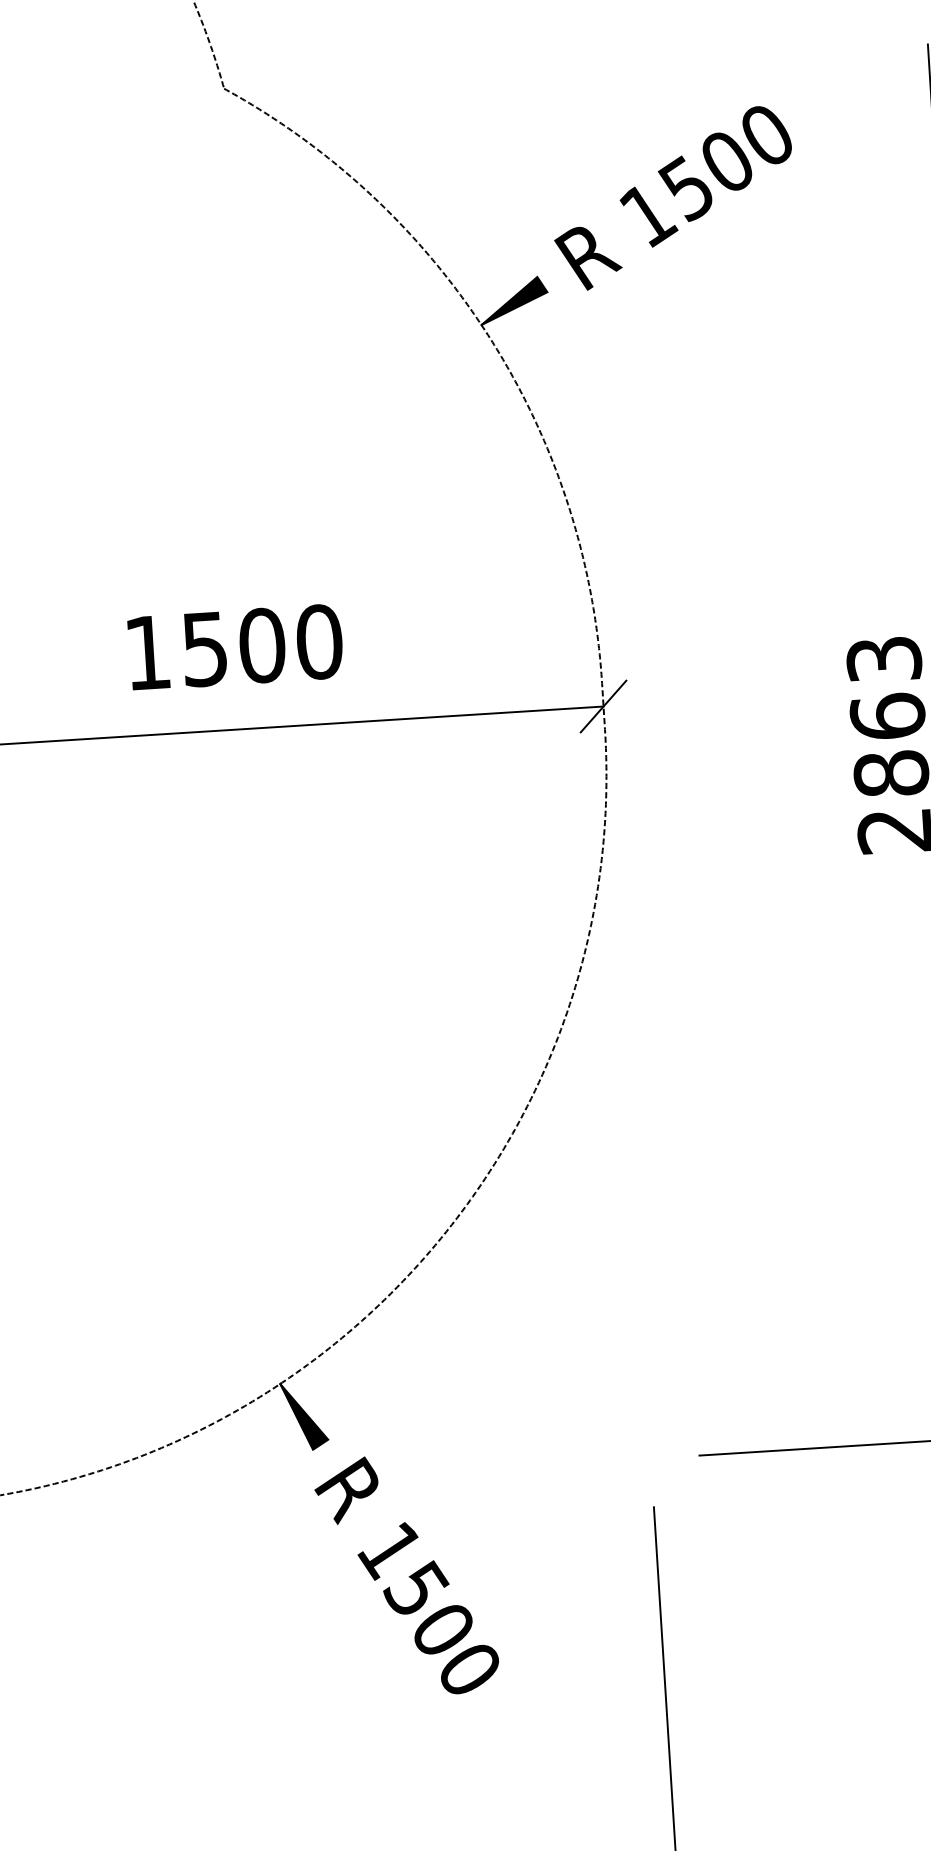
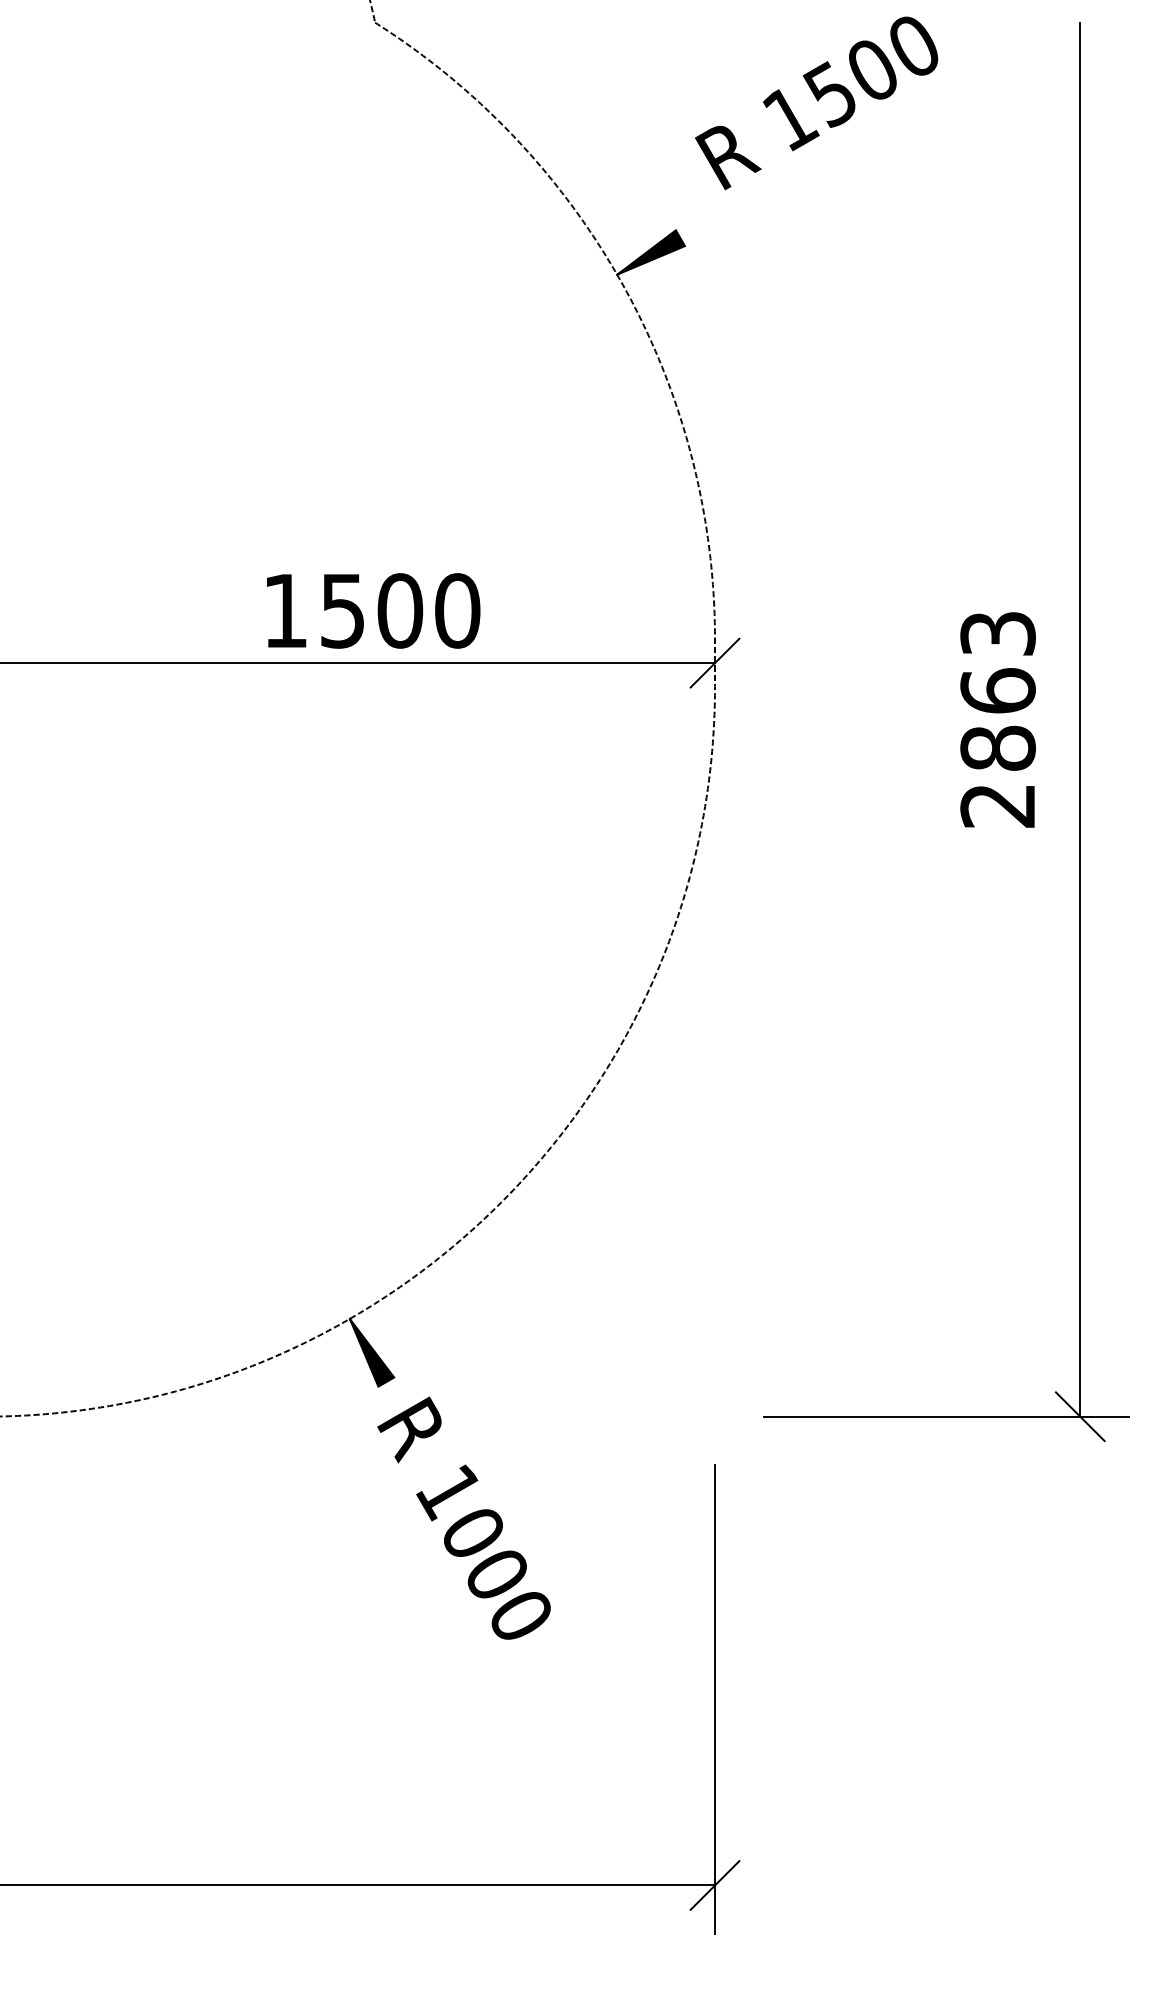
text: (673, 198) -> (816, 103), moved
text: (235, 646) -> (373, 610), moved
text: (415, 1587) -> (472, 1530), 1500 -> 1000

